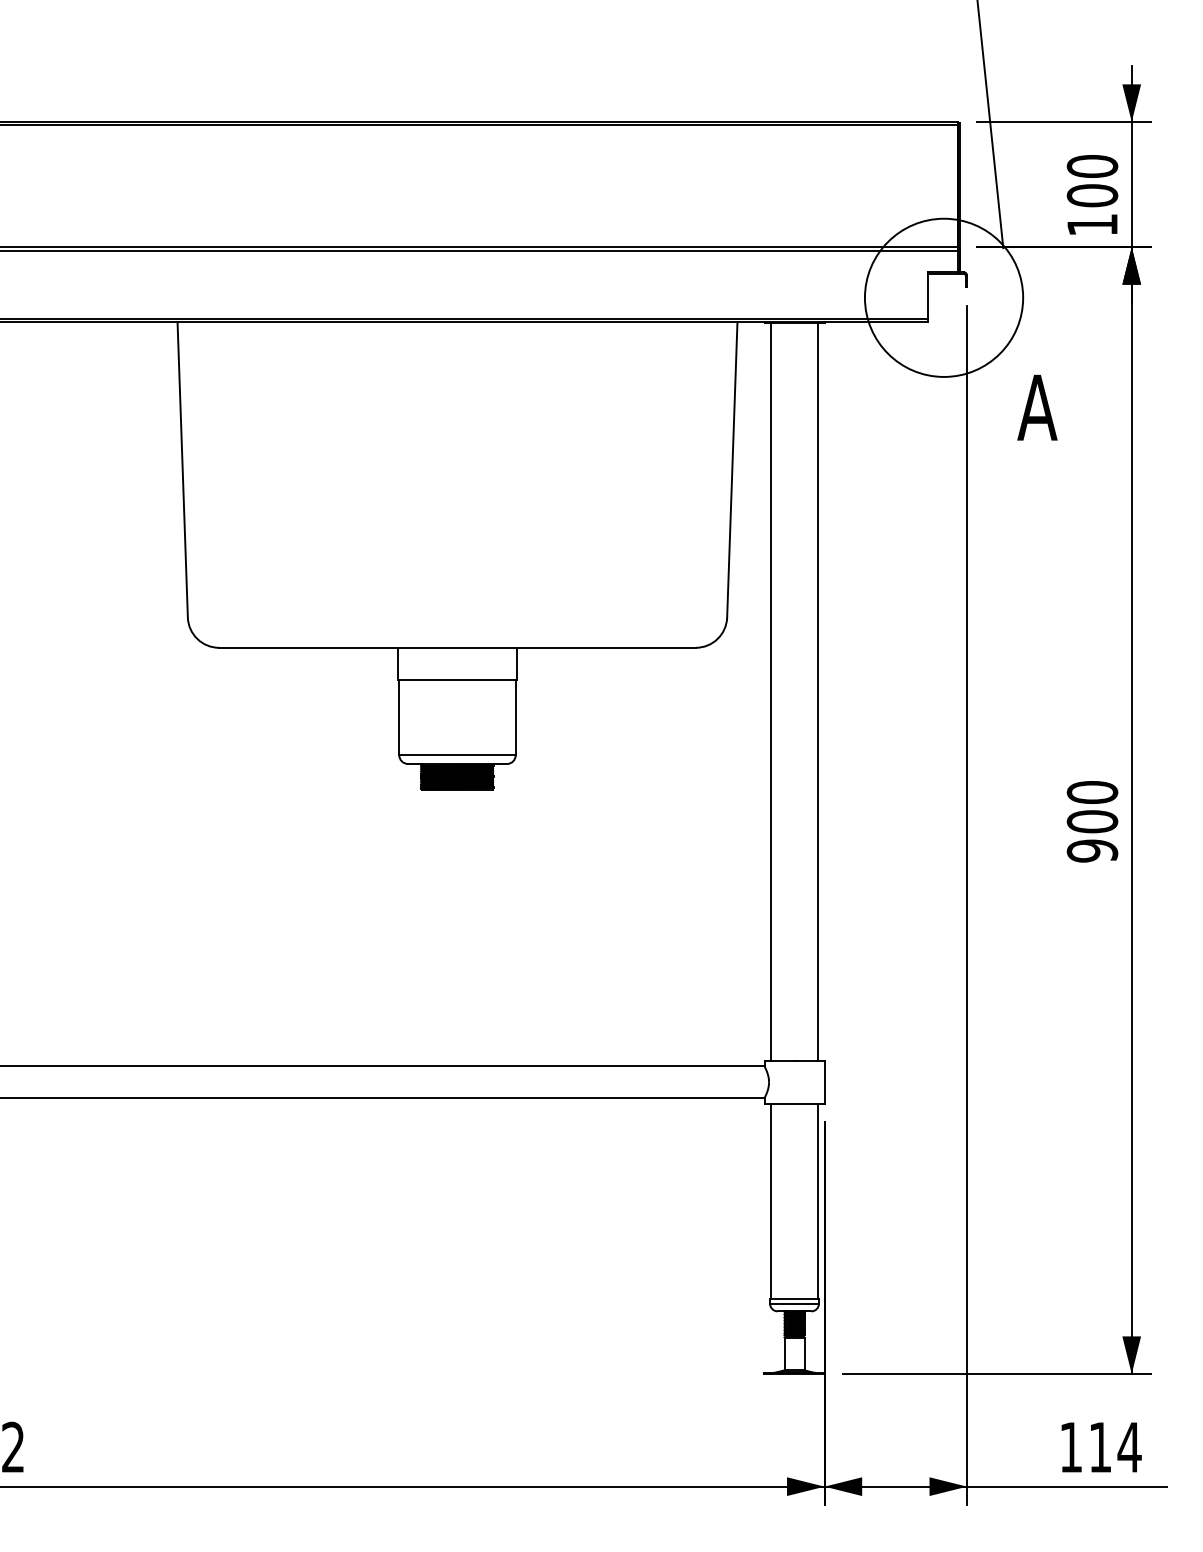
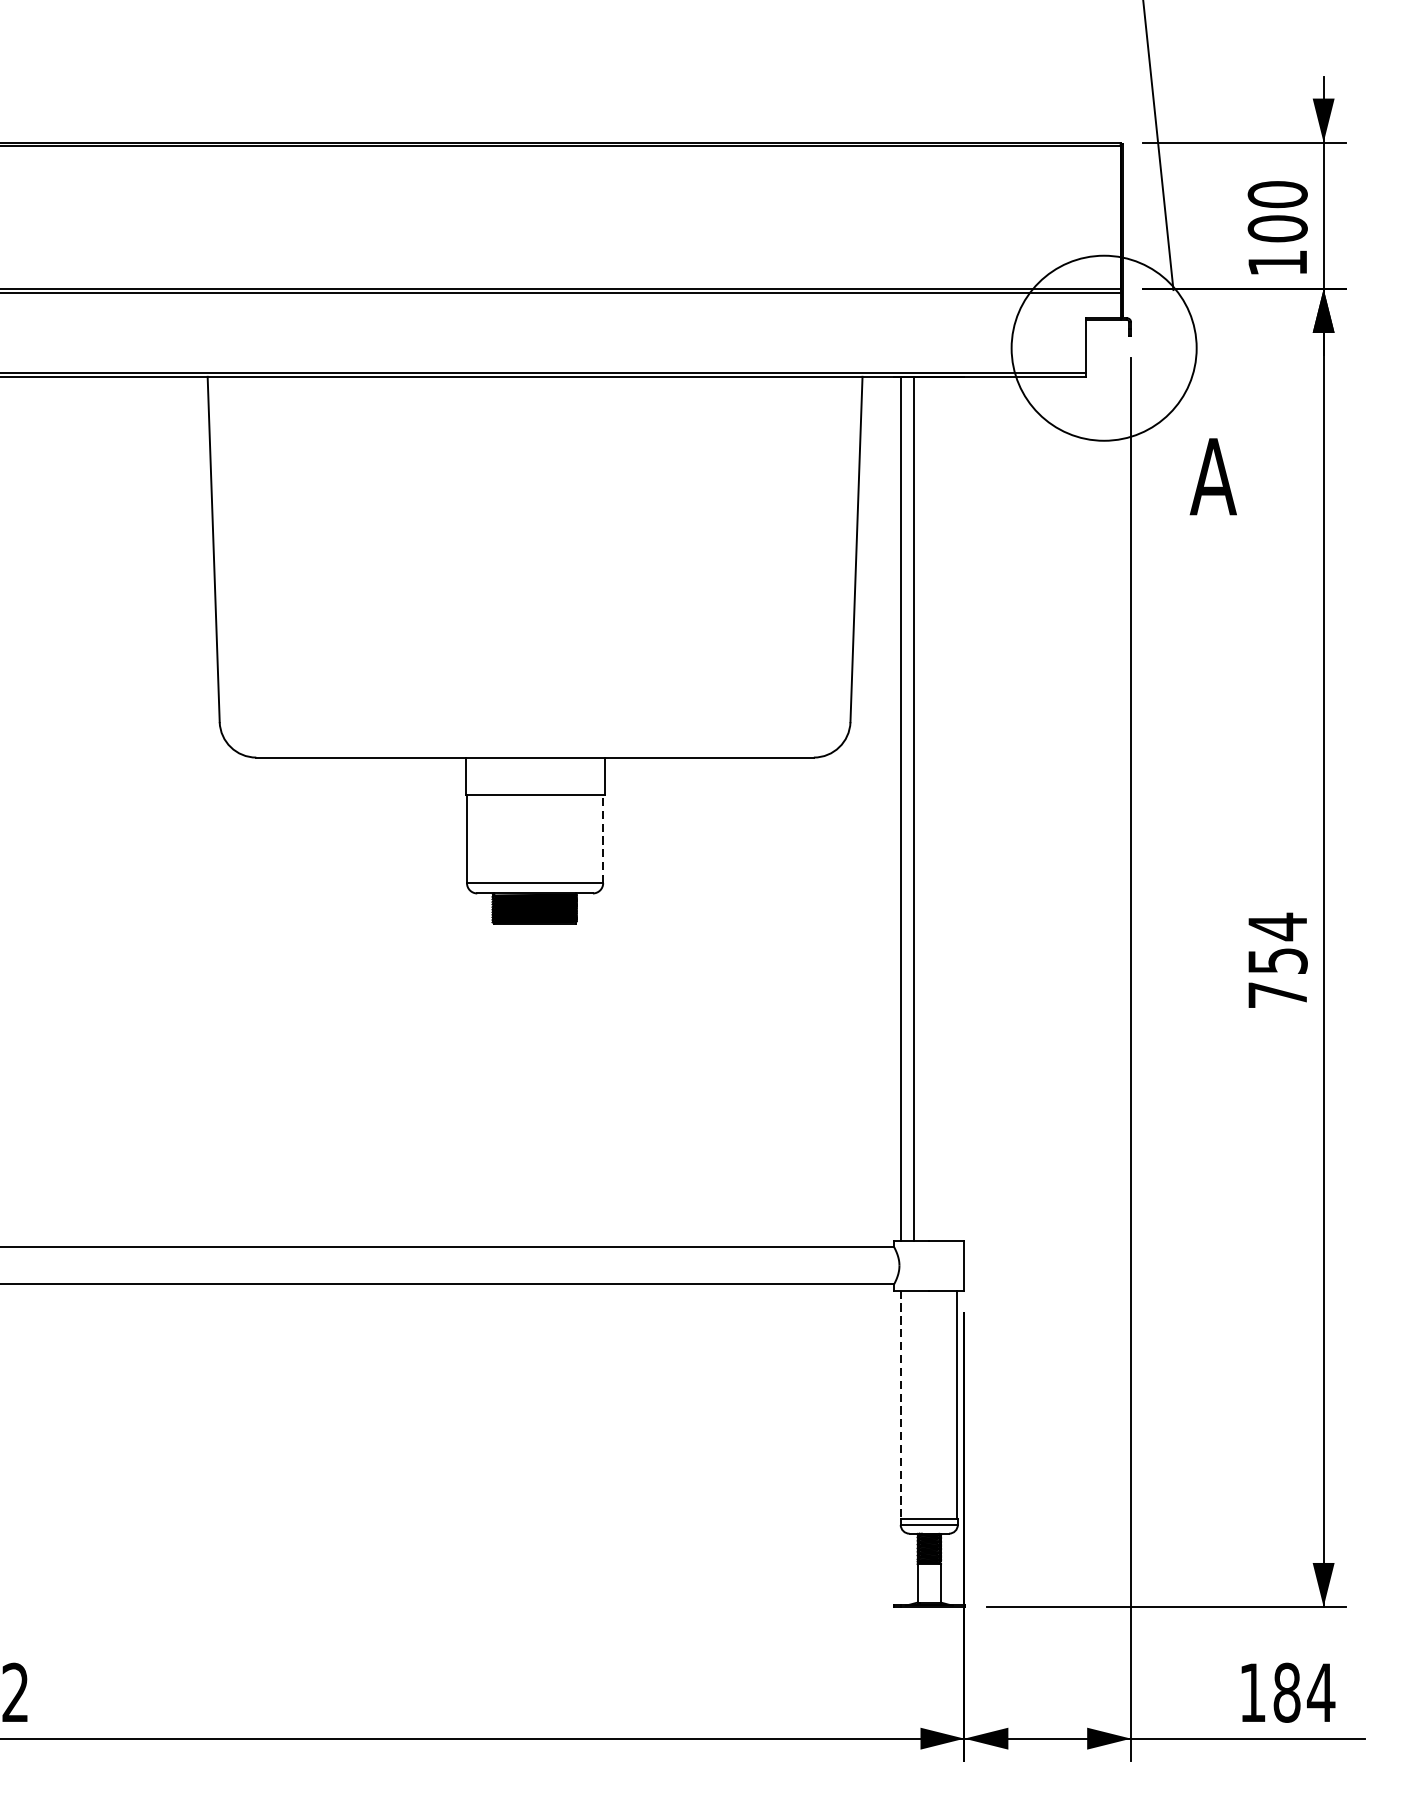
line: (818, 691) -> (914, 808), moved
line: (515, 717) -> (602, 839), solid -> dashed
text: (1092, 821) -> (1277, 960), 900 -> 754
line: (770, 1201) -> (901, 1405), solid -> dashed
text: (1100, 1447) -> (1287, 1692), 114 -> 184

